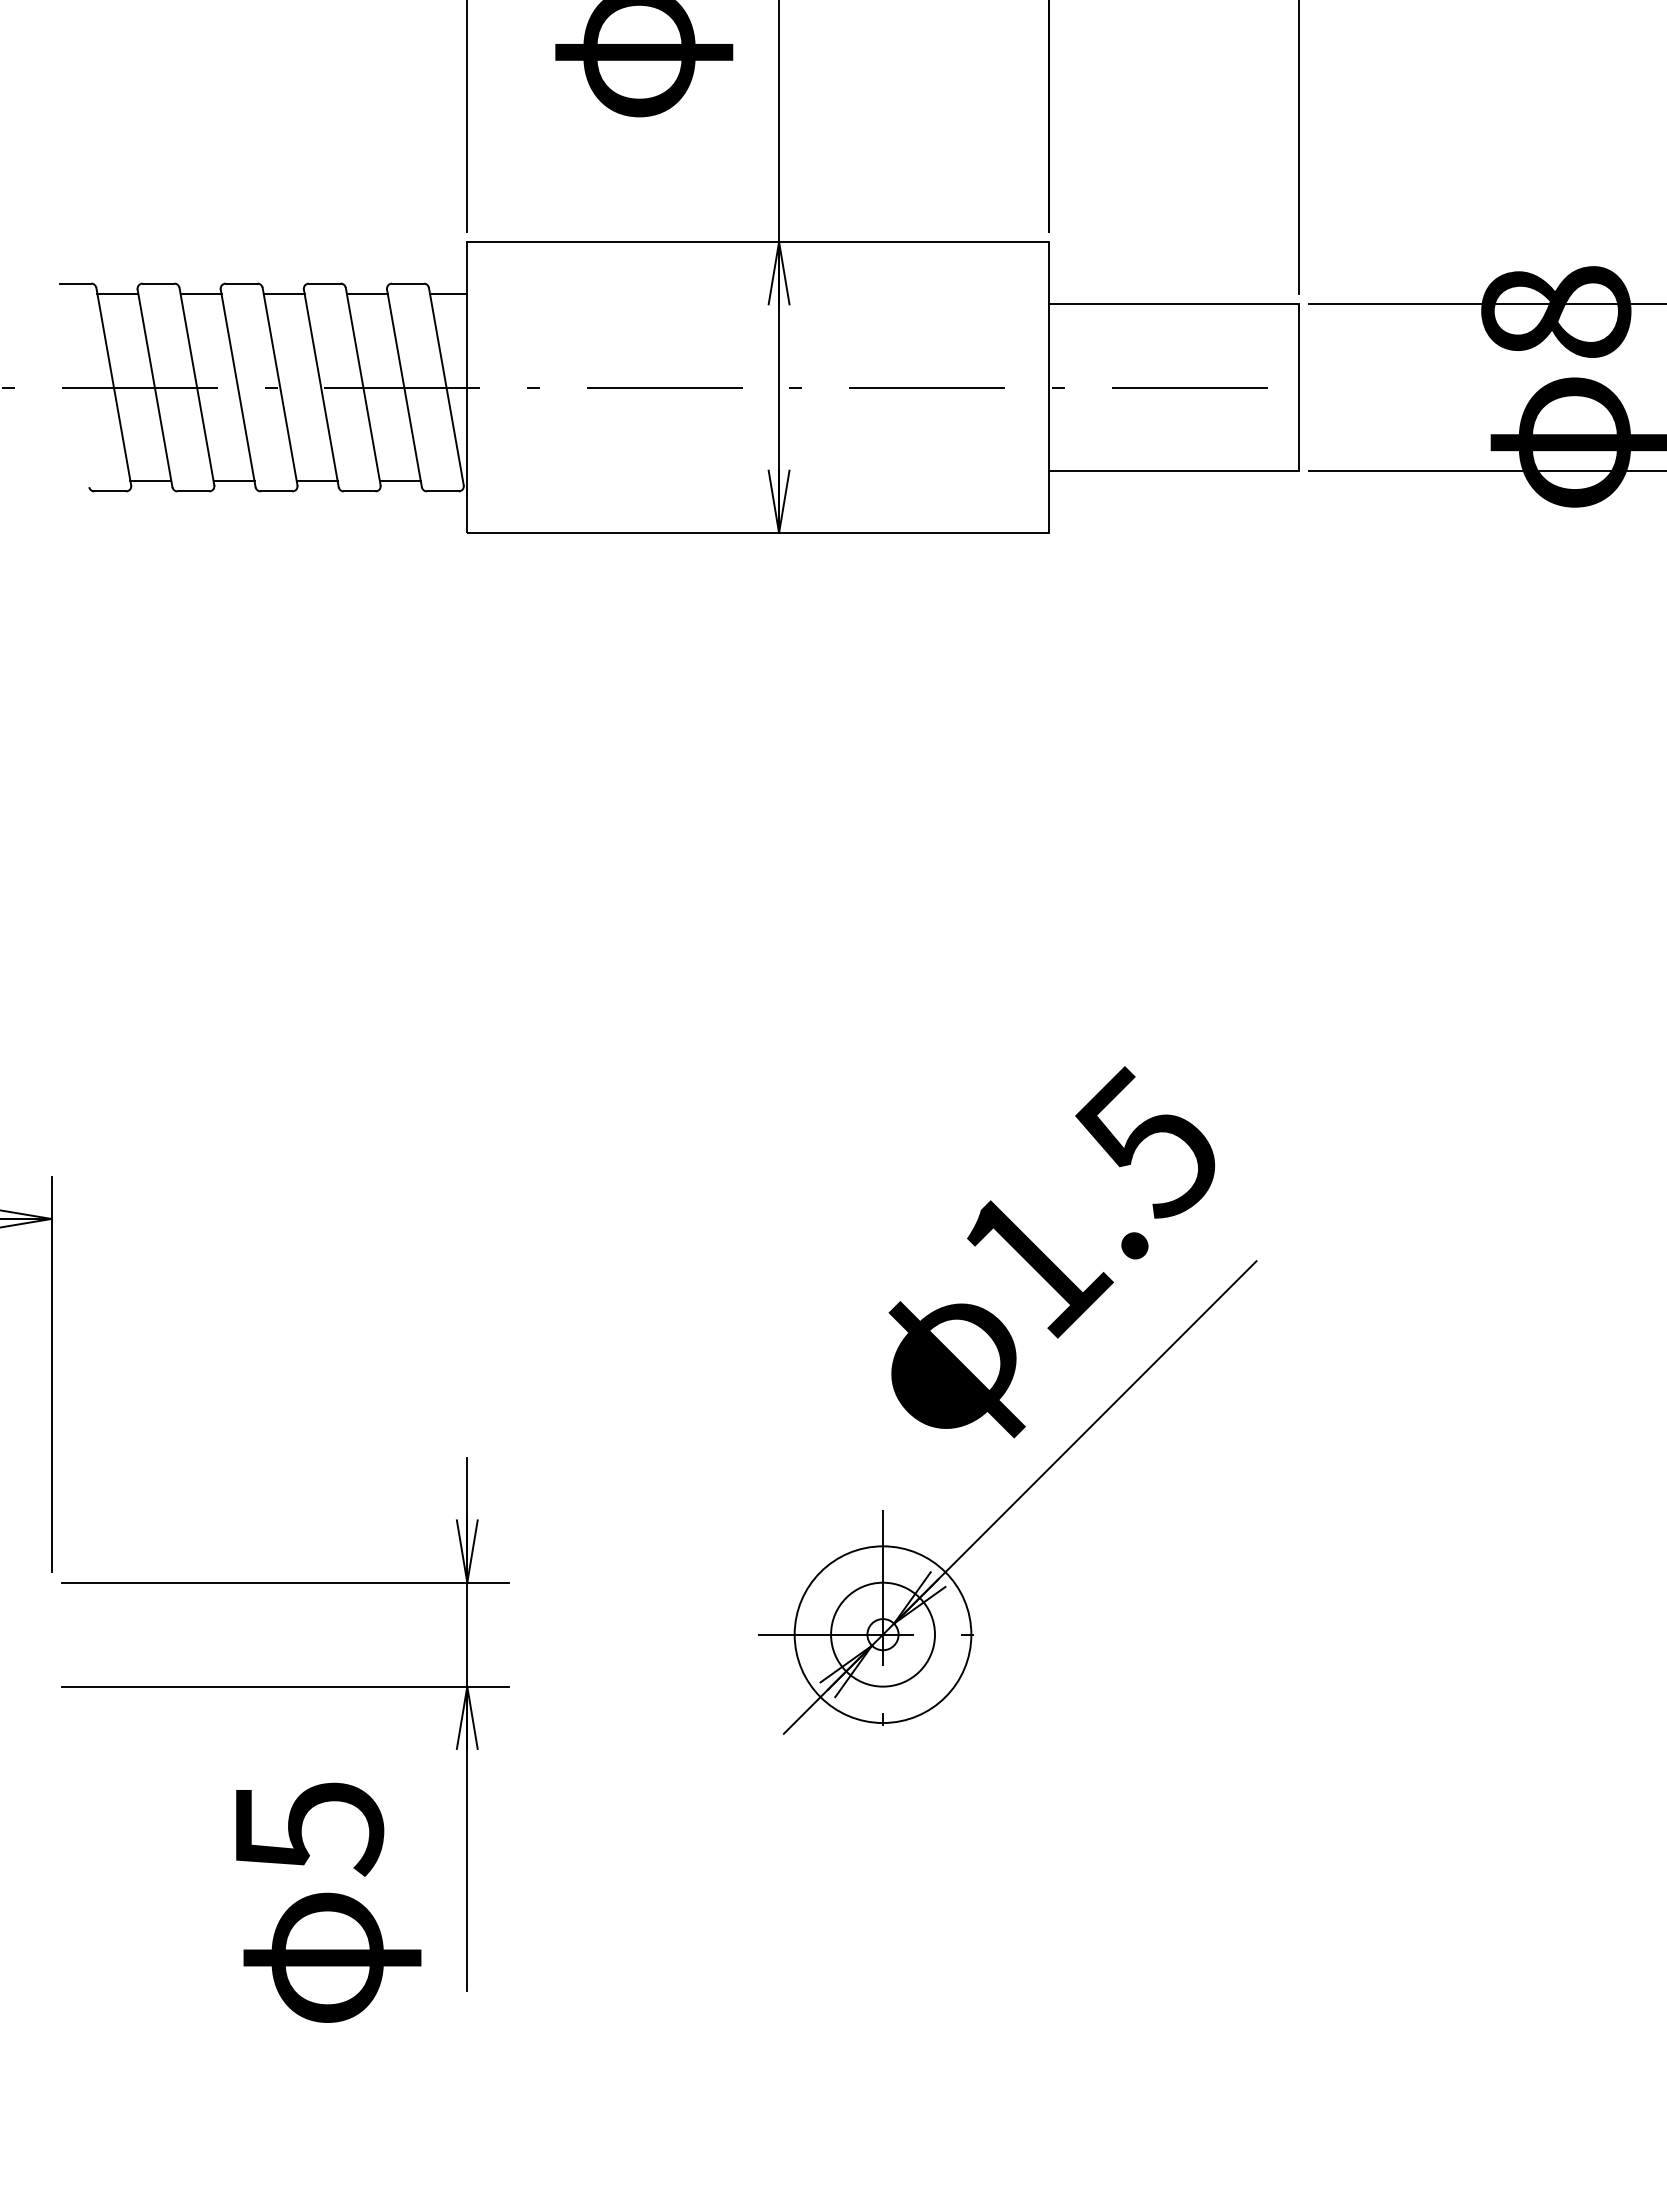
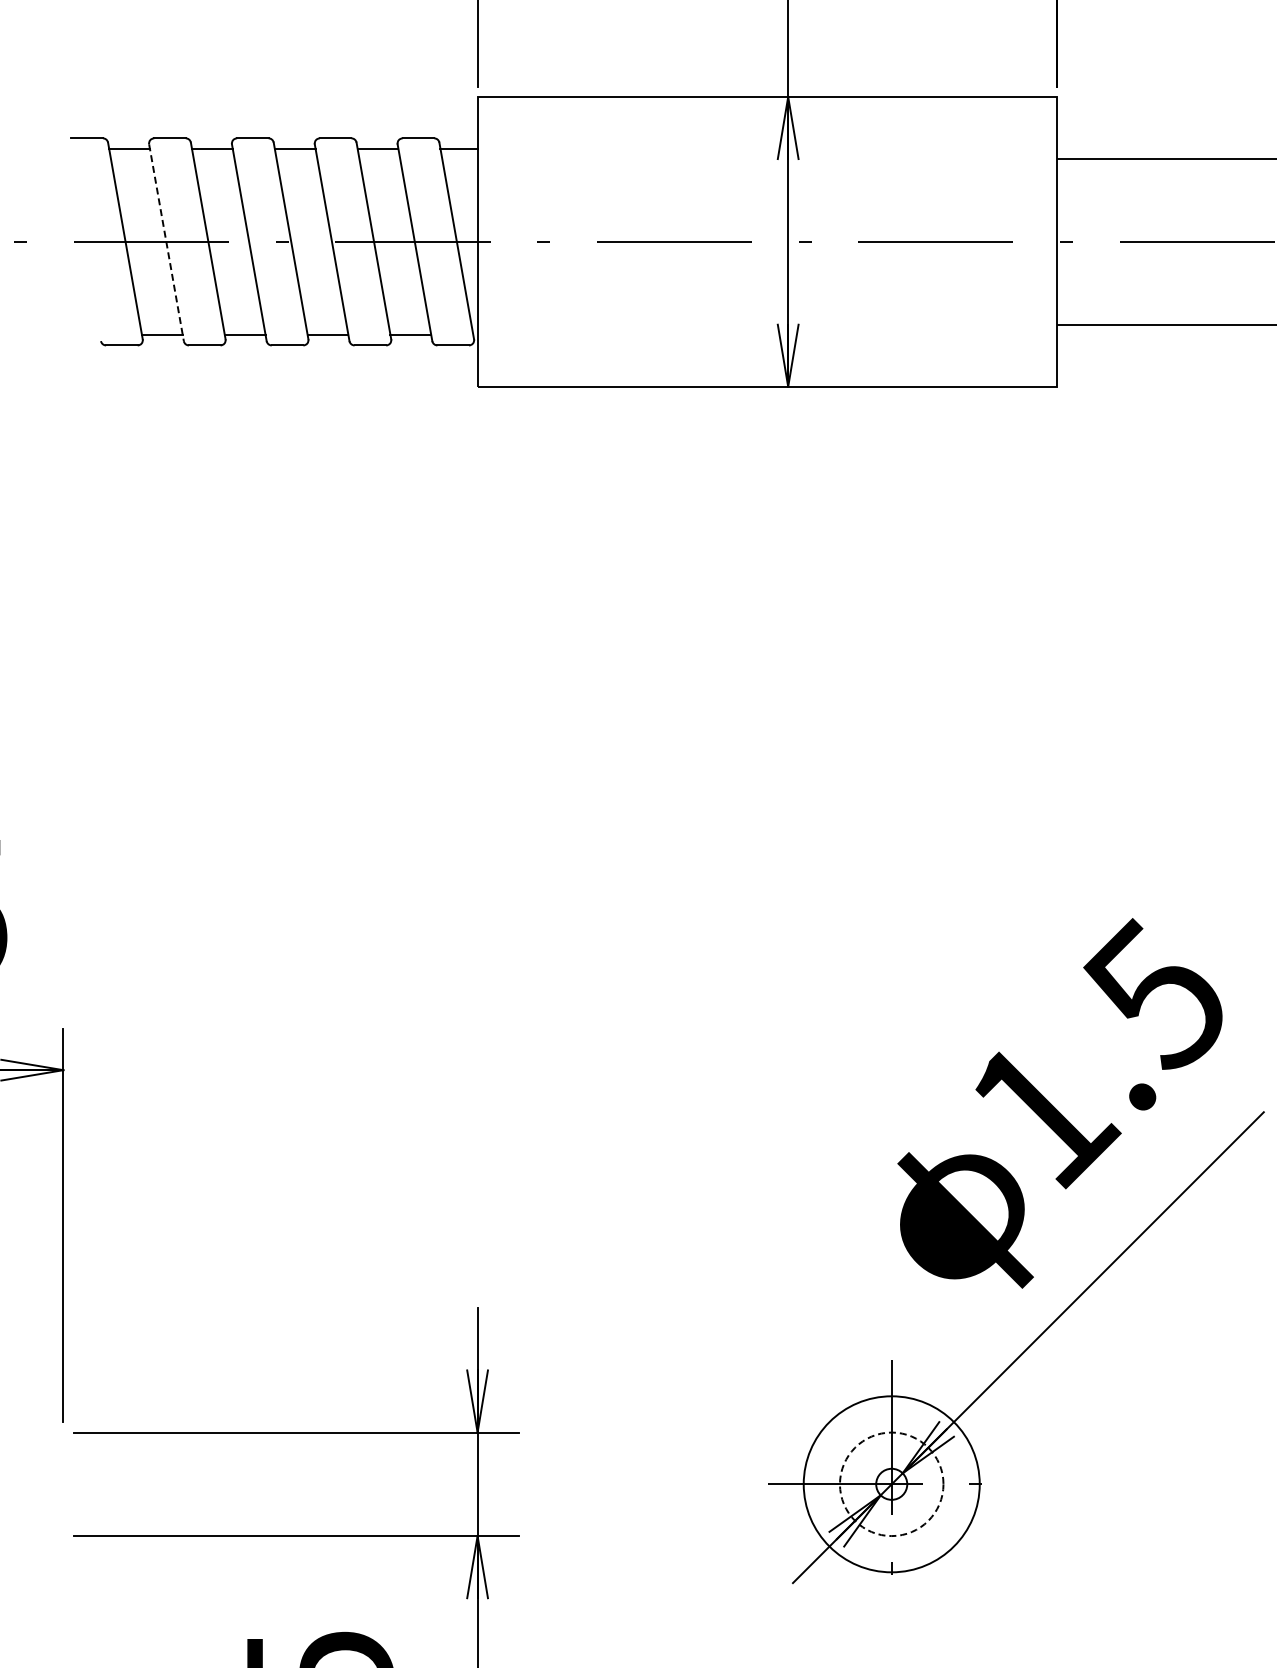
line: (155, 388) -> (166, 242), solid -> dashed
circle: (882, 1634) -> (891, 1484), solid -> dashed

